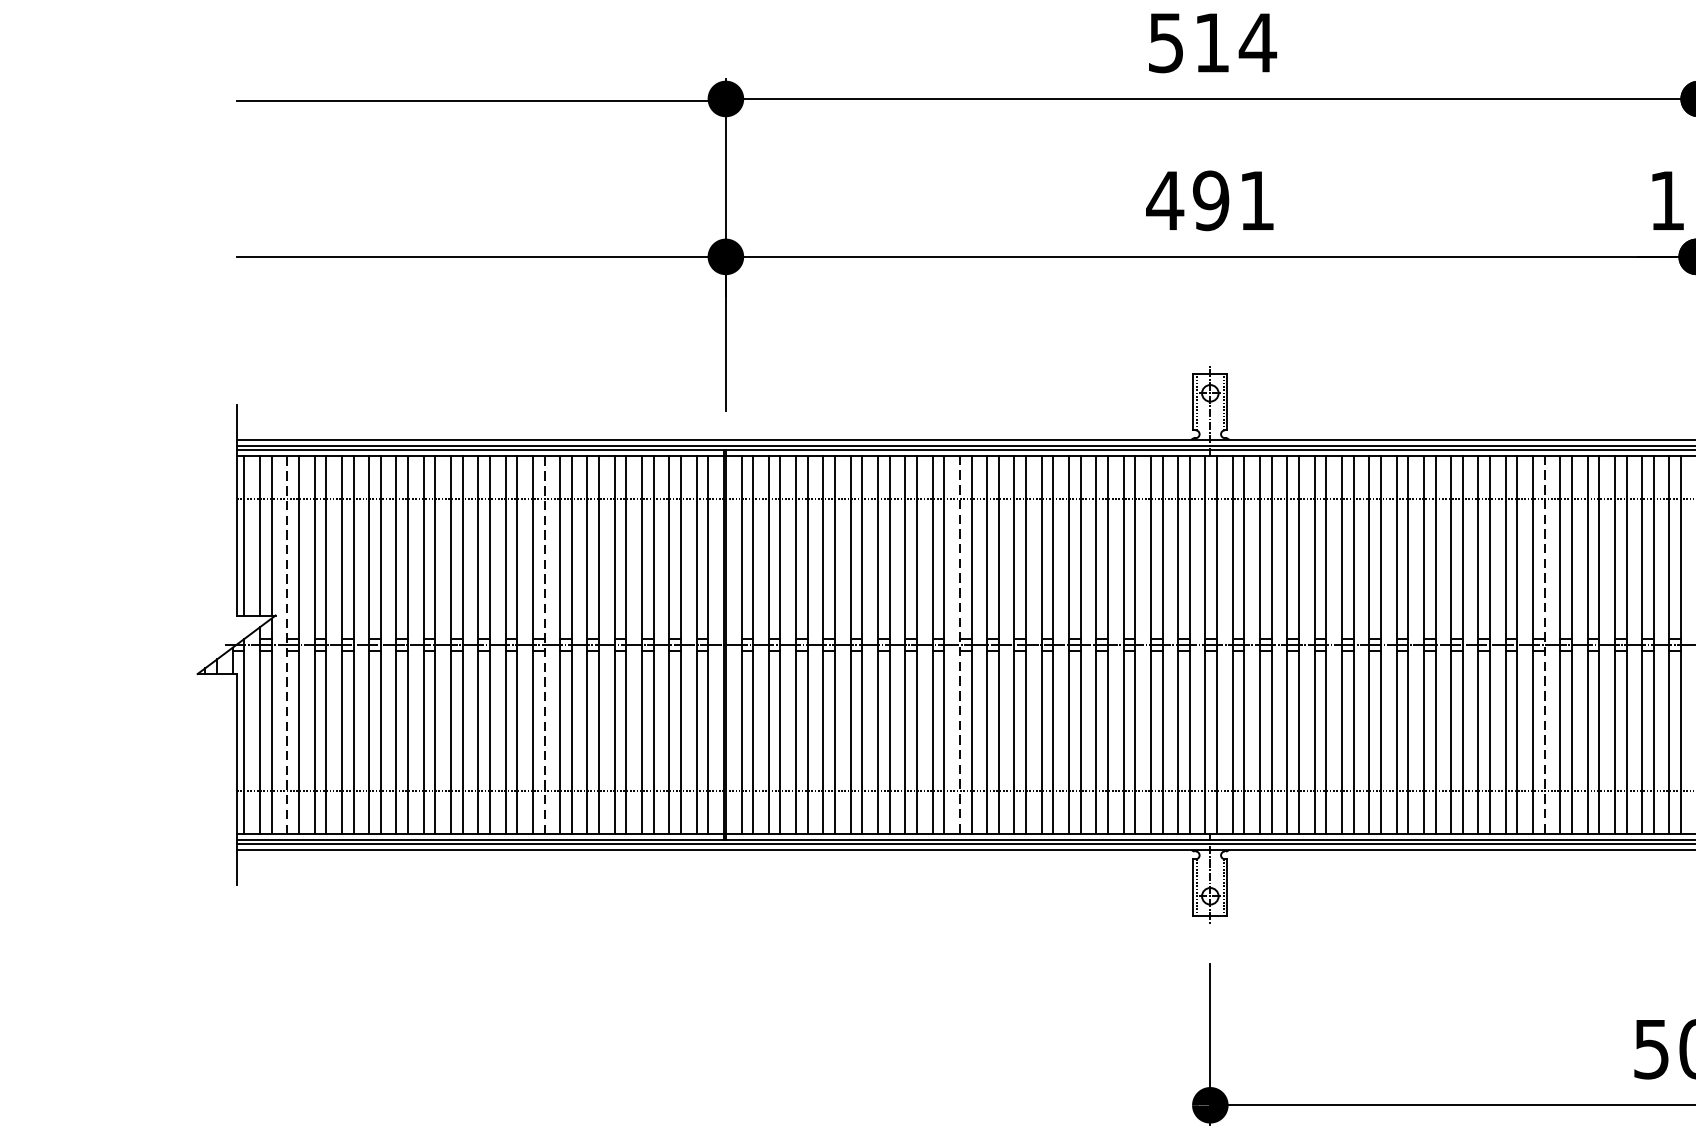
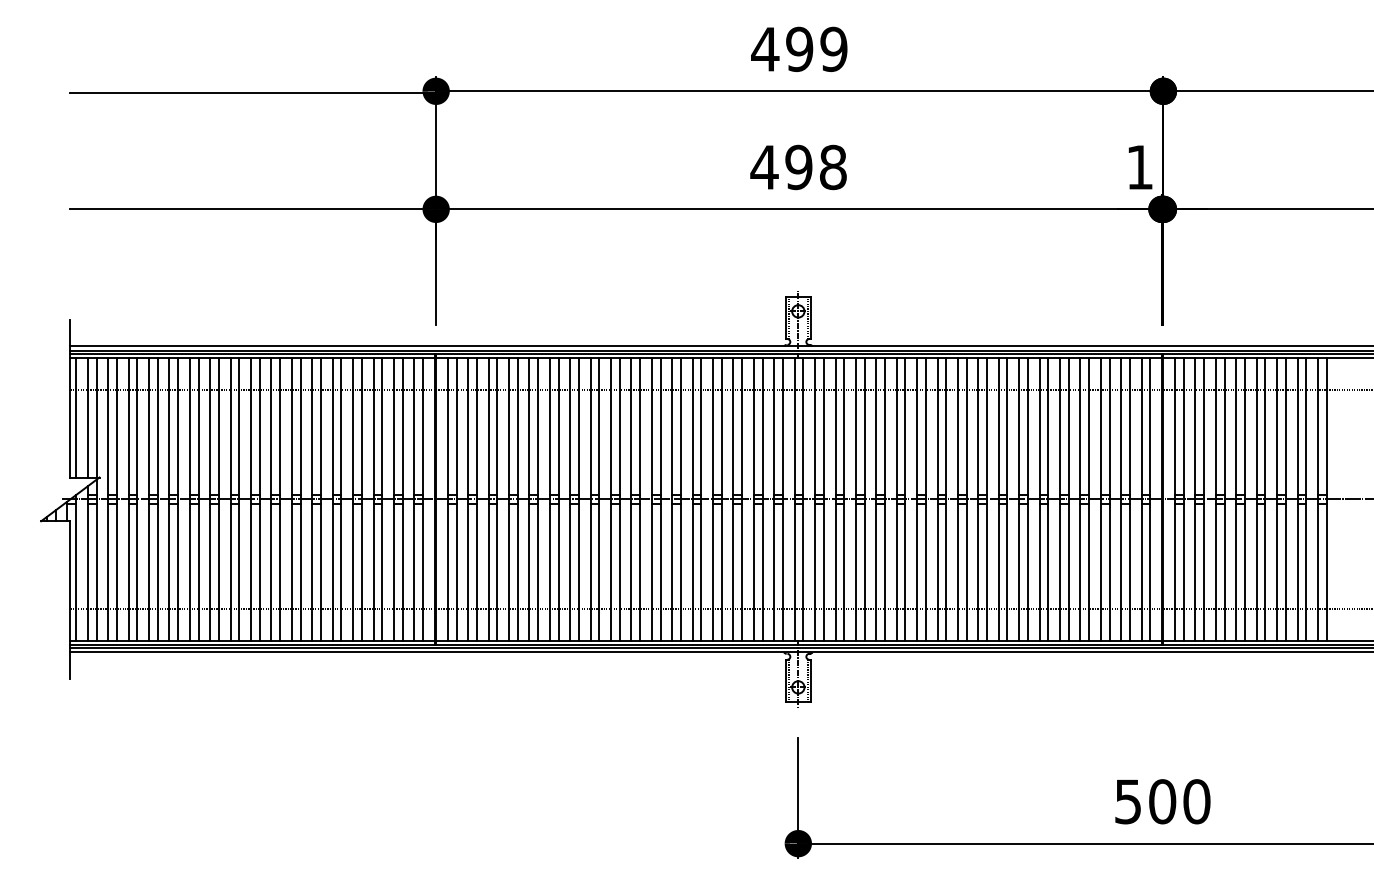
text: (1211, 43) -> (799, 49), 514 -> 499
text: (1257, 200) -> (833, 167), 491 -> 498
line: (287, 643) -> (108, 498), dashed -> solid
line: (544, 643) -> (300, 498), dashed -> solid
line: (960, 644) -> (611, 499), dashed -> solid
line: (1544, 644) -> (1048, 499), dashed -> solid

